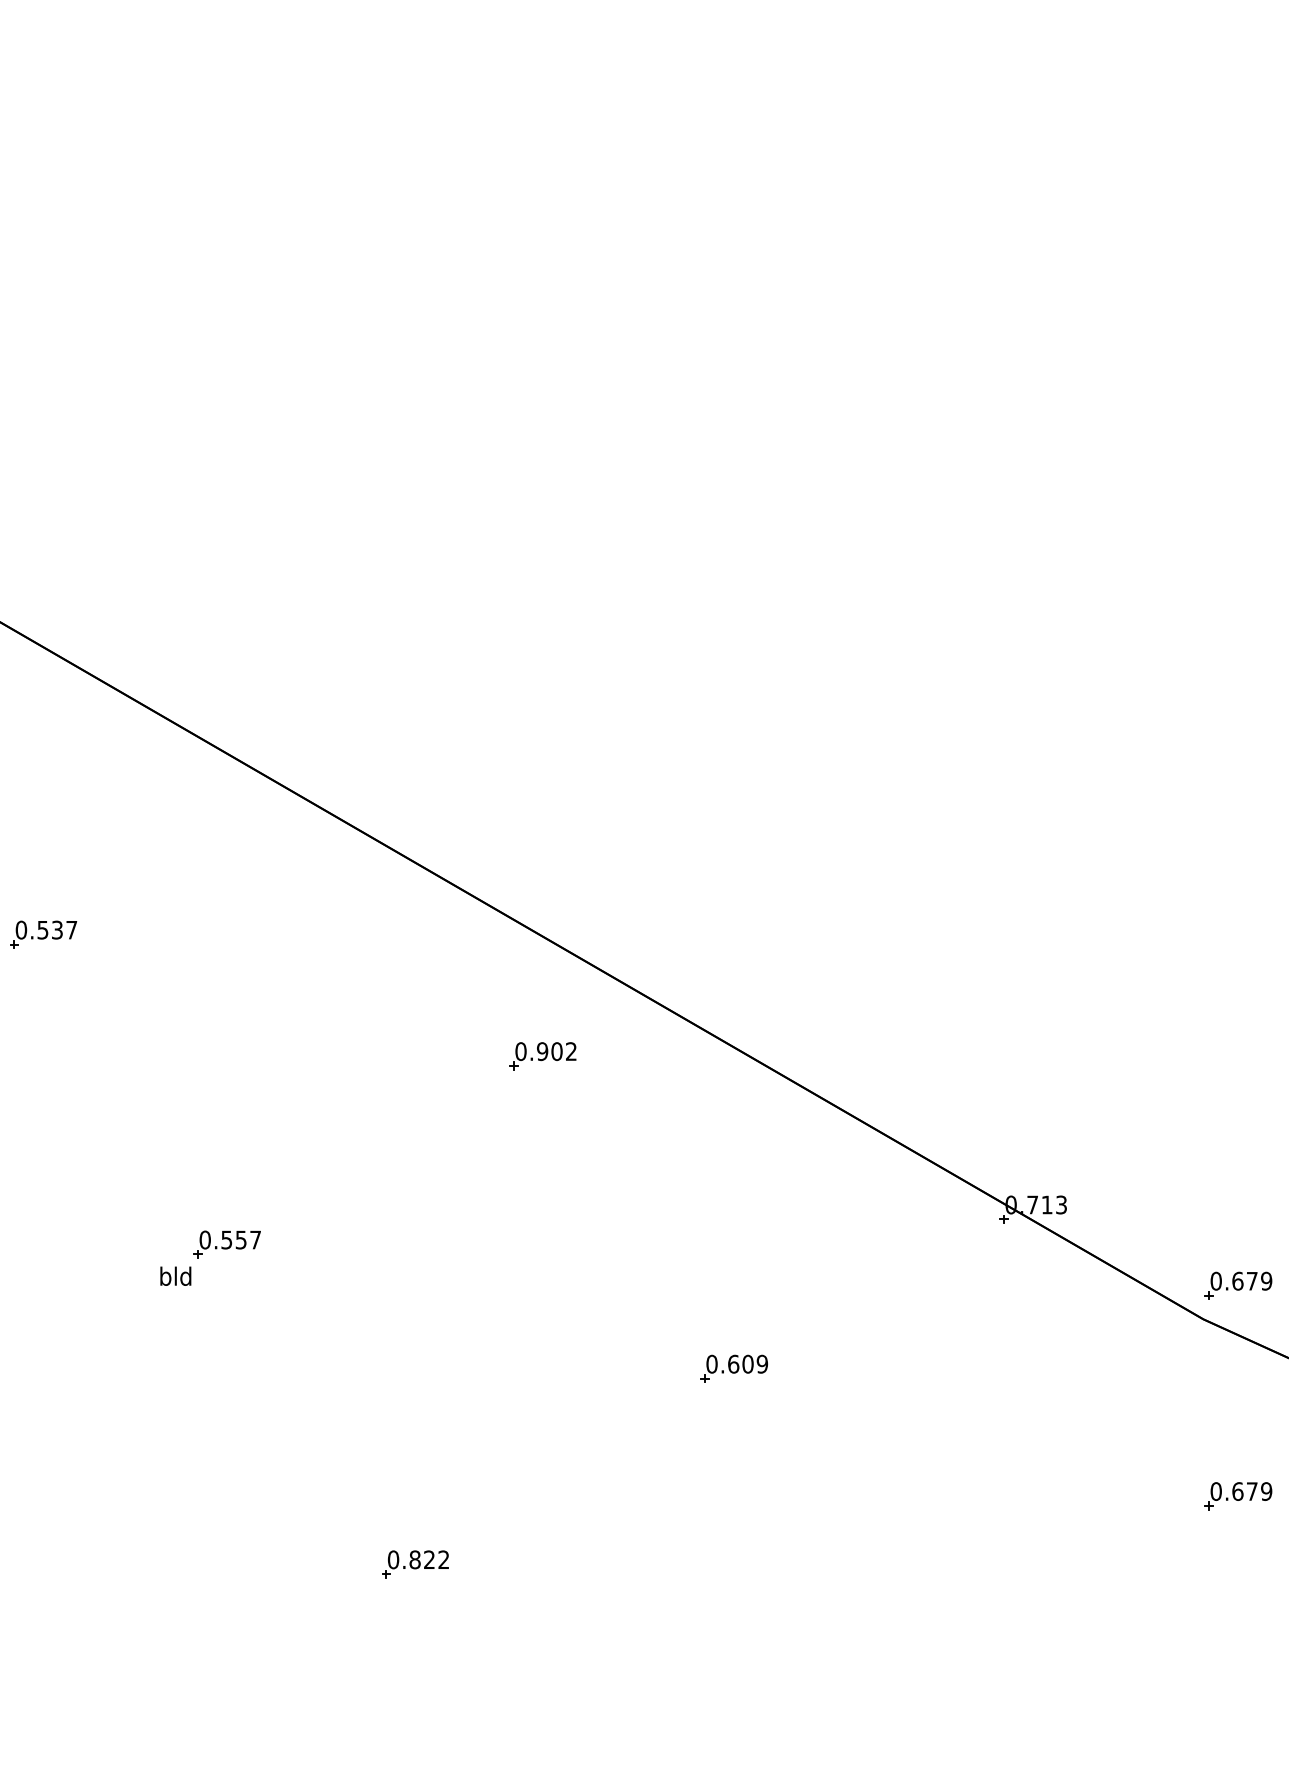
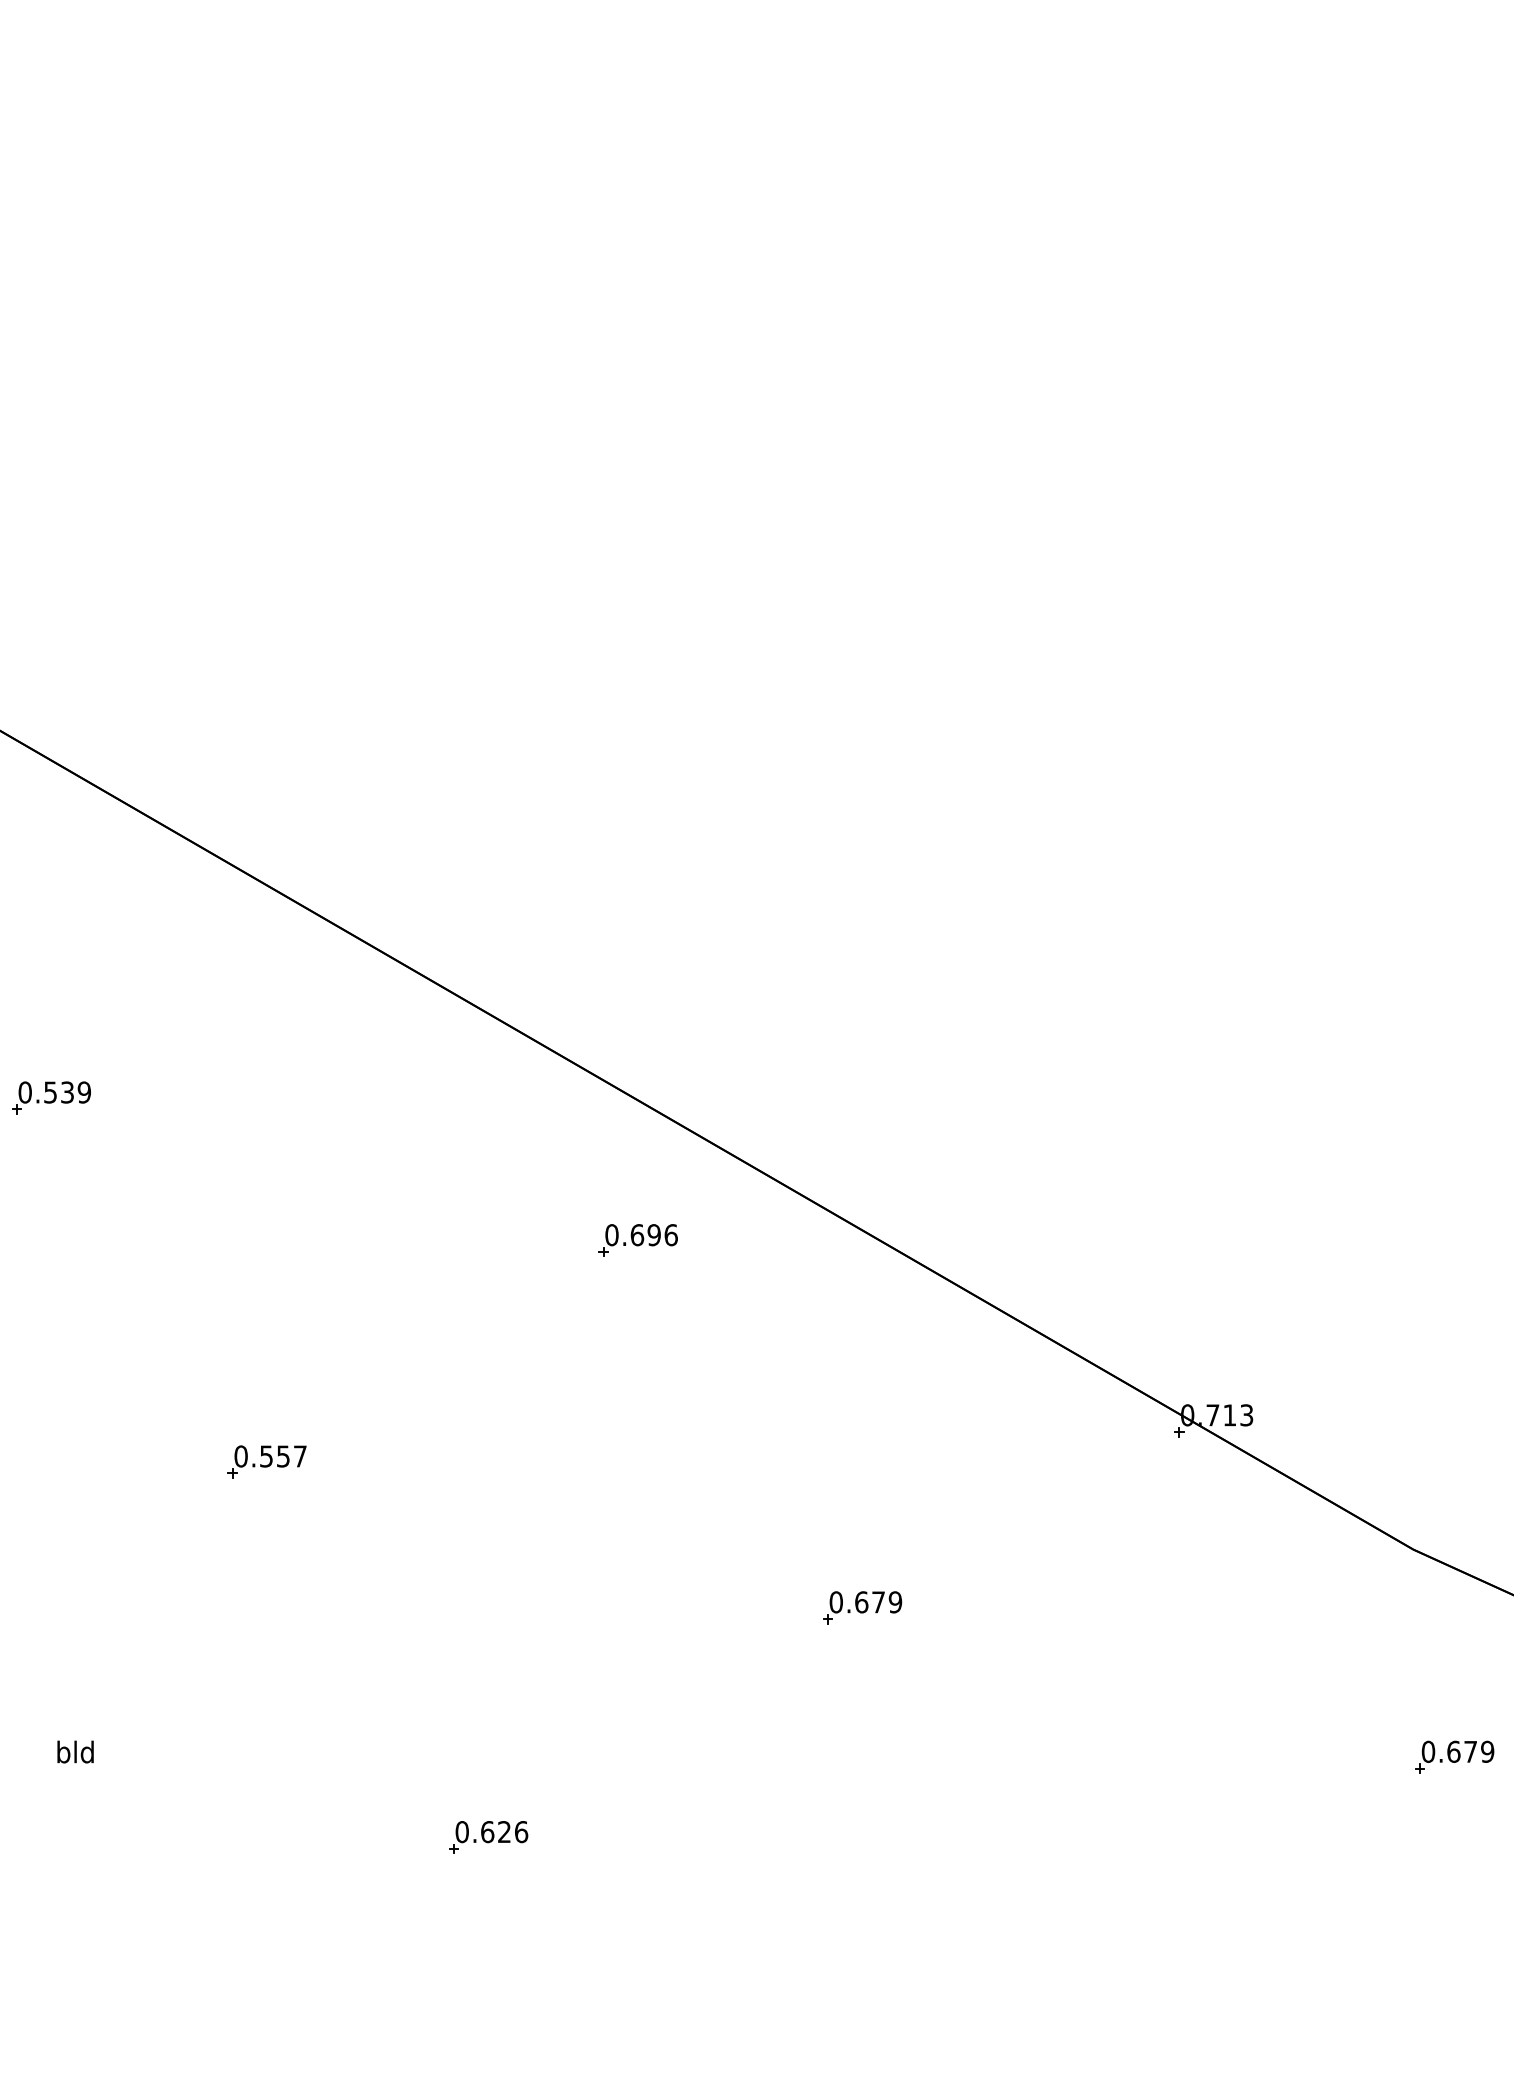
text: (71, 930) -> (83, 1092), 0.537 -> 0.539
text: (556, 1051) -> (653, 1235), 0.902 -> 0.696
text: (175, 1275) -> (75, 1751), moved
part: (1238, 1285) -> (1454, 1509), removed
text: (747, 1364) -> (878, 1602), 0.609 -> 0.679
text: (429, 1560) -> (504, 1832), 0.822 -> 0.626

